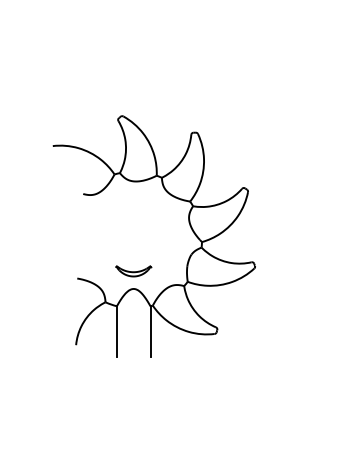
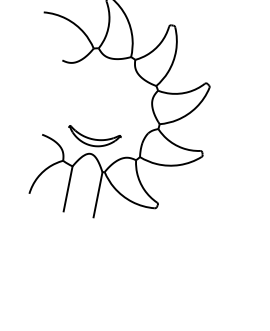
part: (133, 271) -> (93, 138), size x1.67

